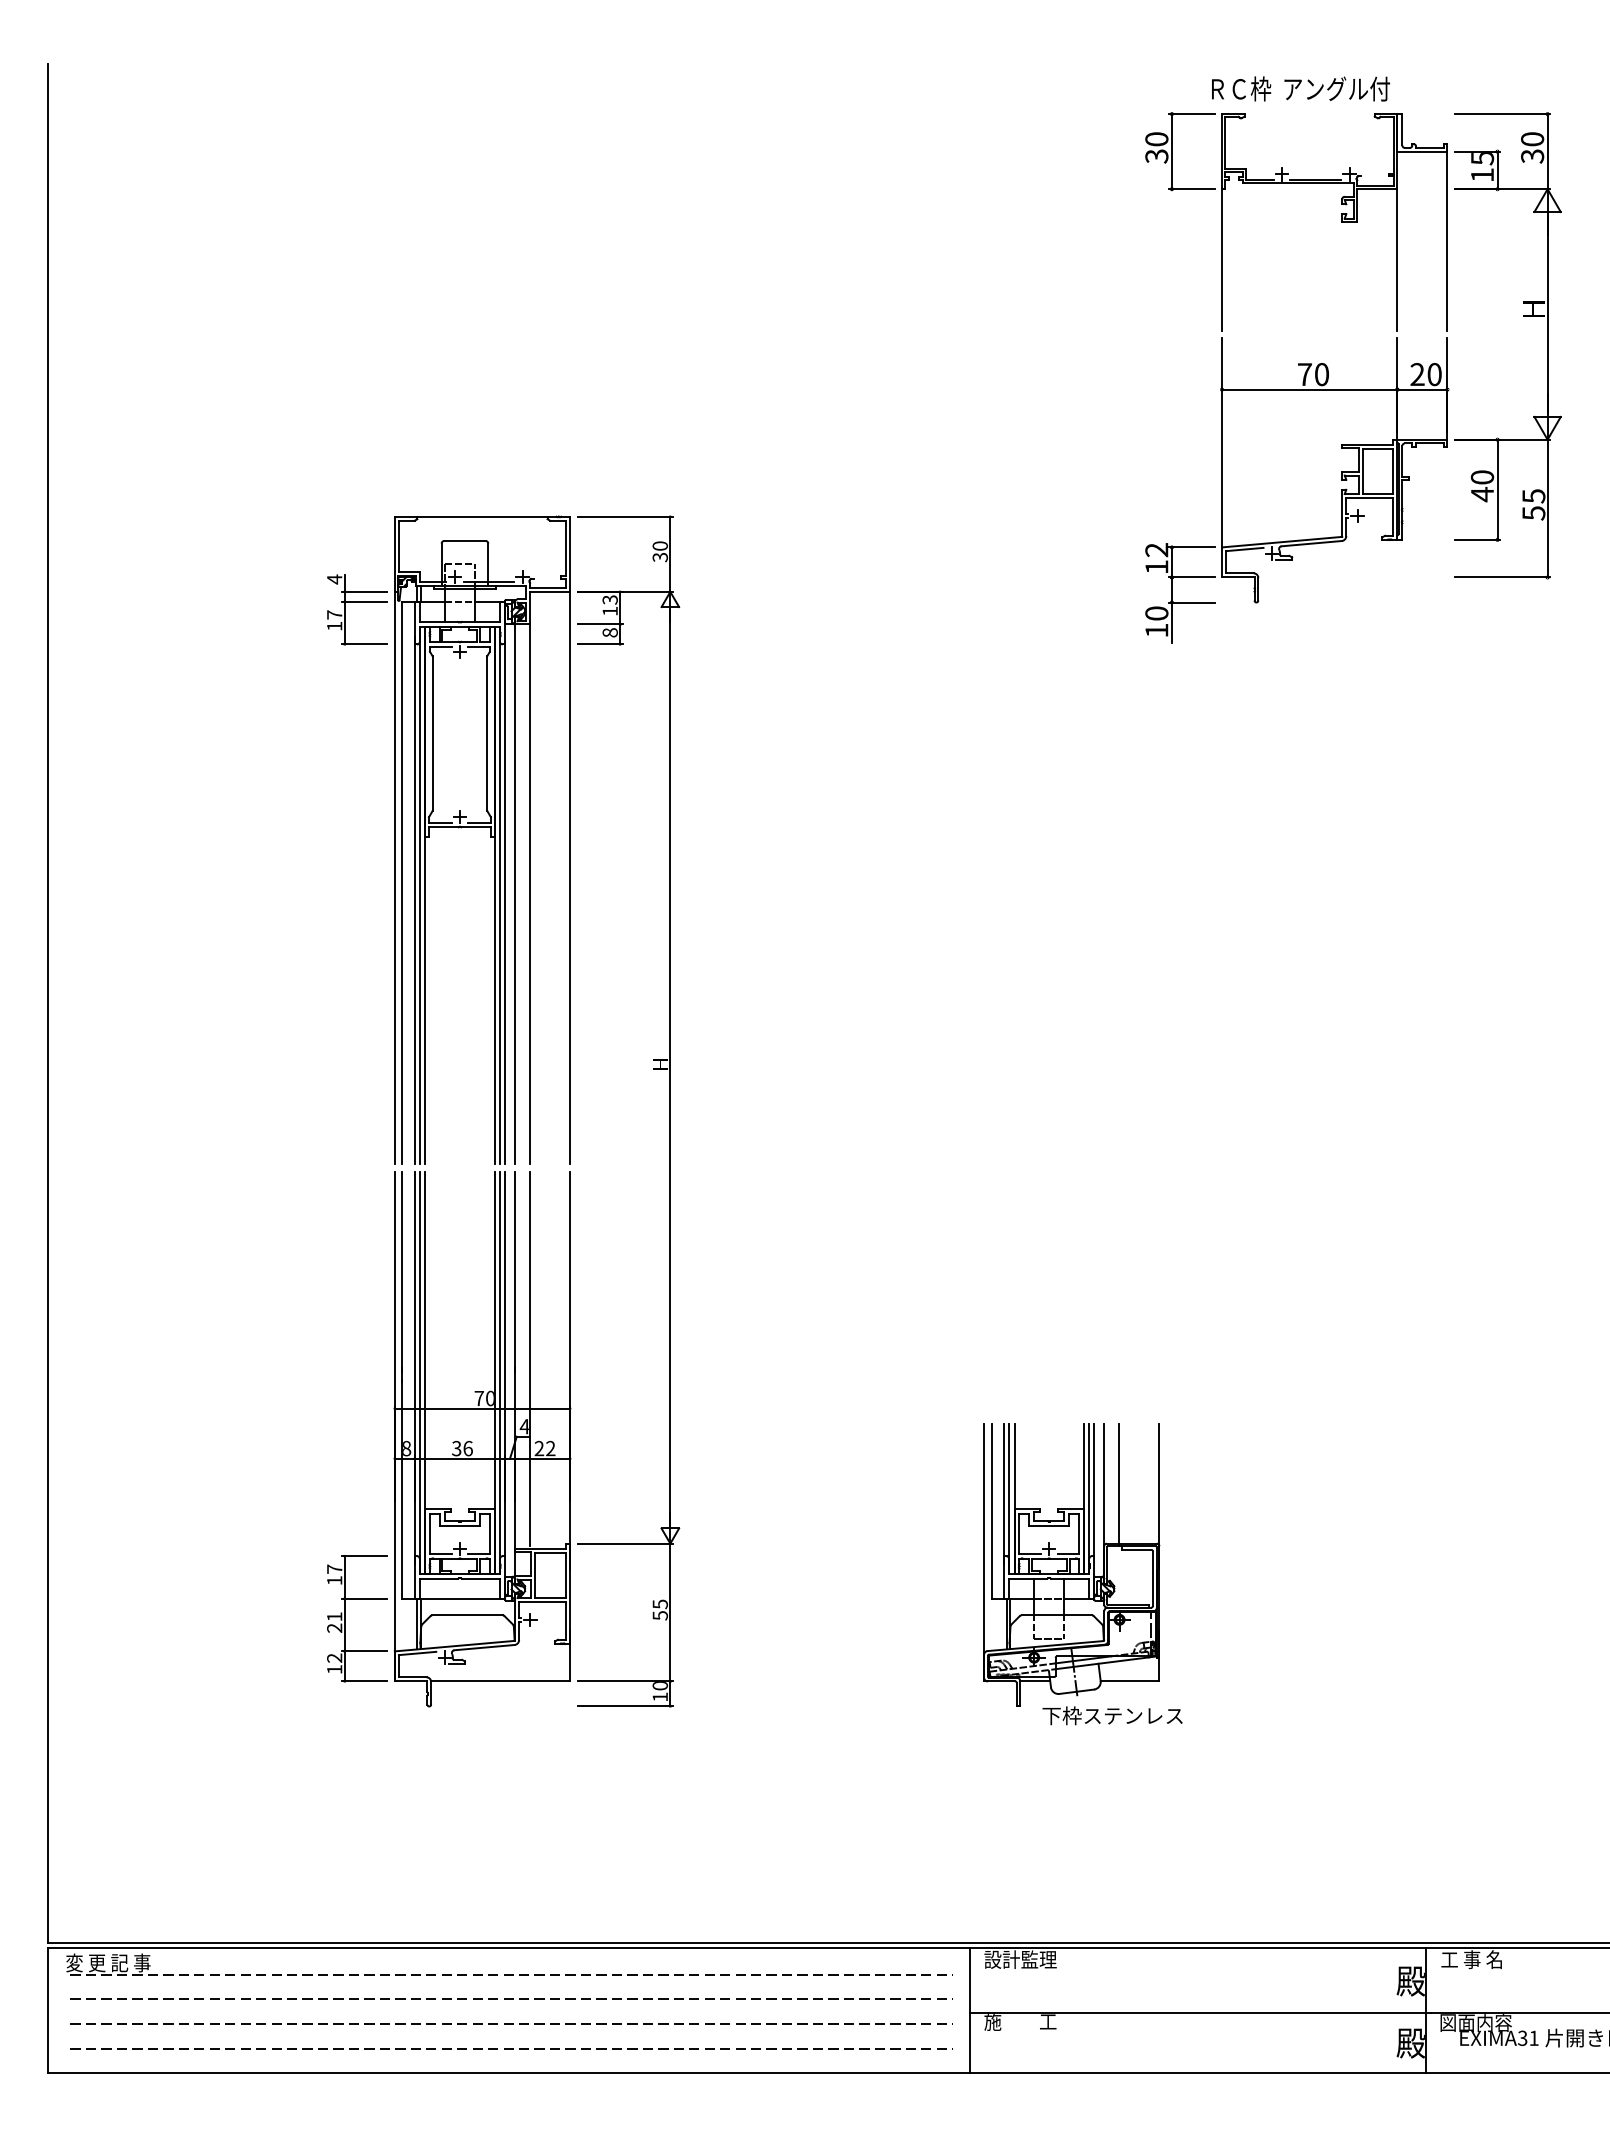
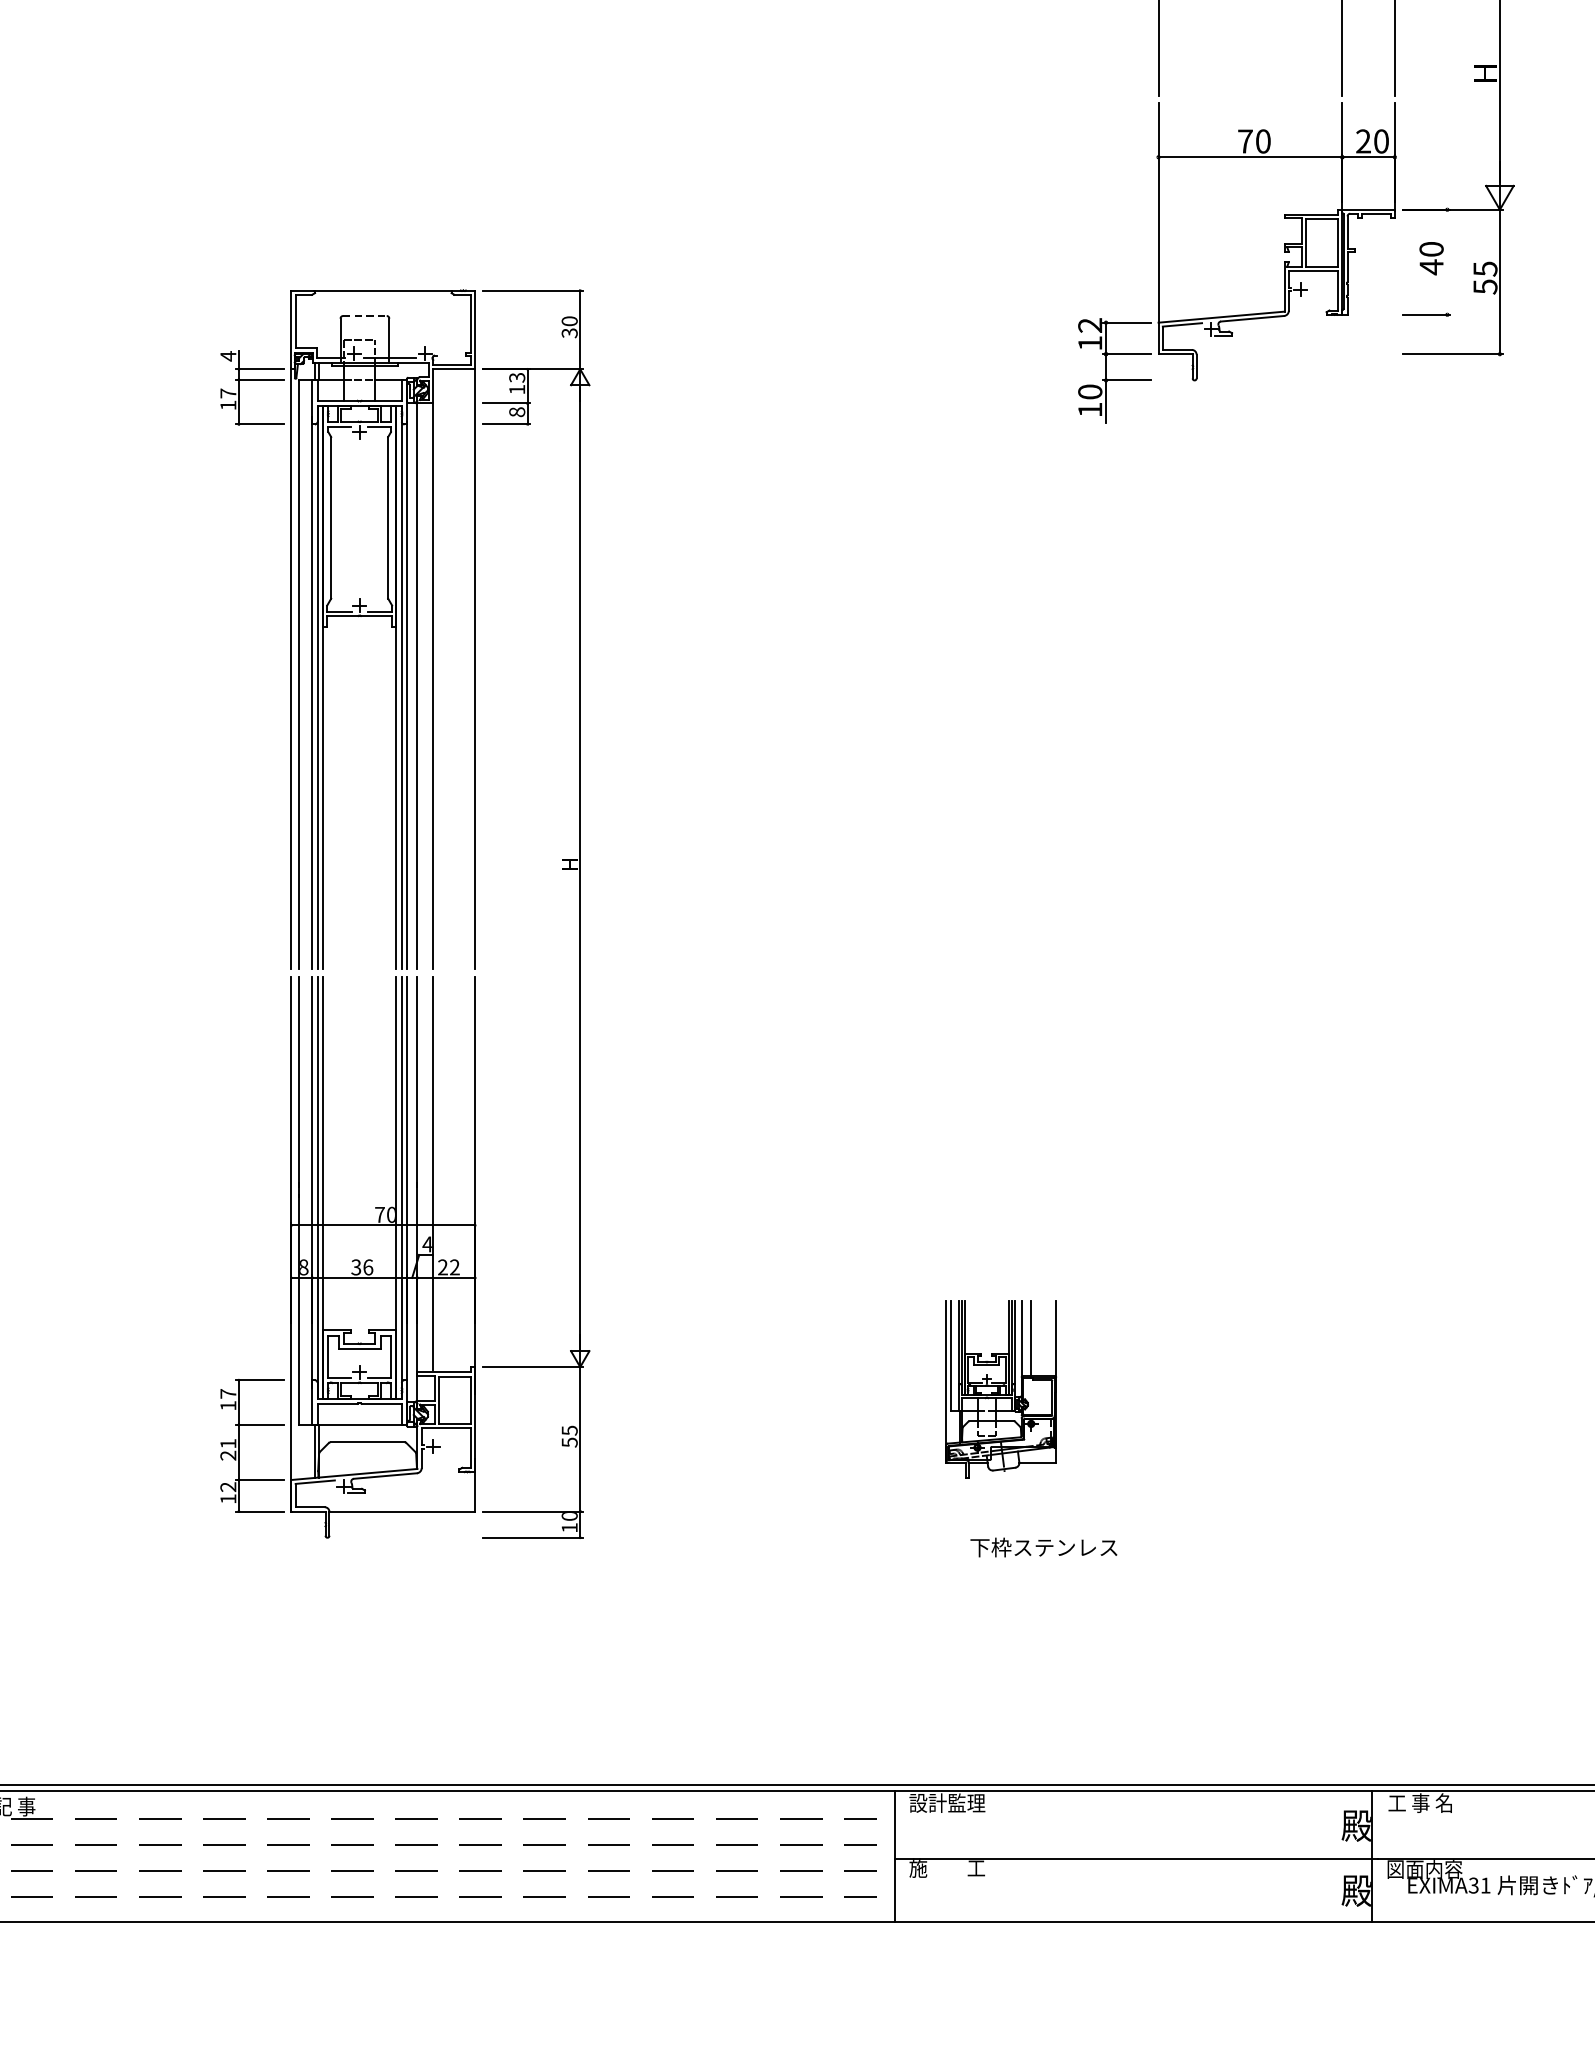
line: (1497, 489) -> (1447, 261), removed
line: (464, 541) -> (364, 316), solid -> dashed
part: (1071, 1564) -> (1000, 1388), size x0.6

